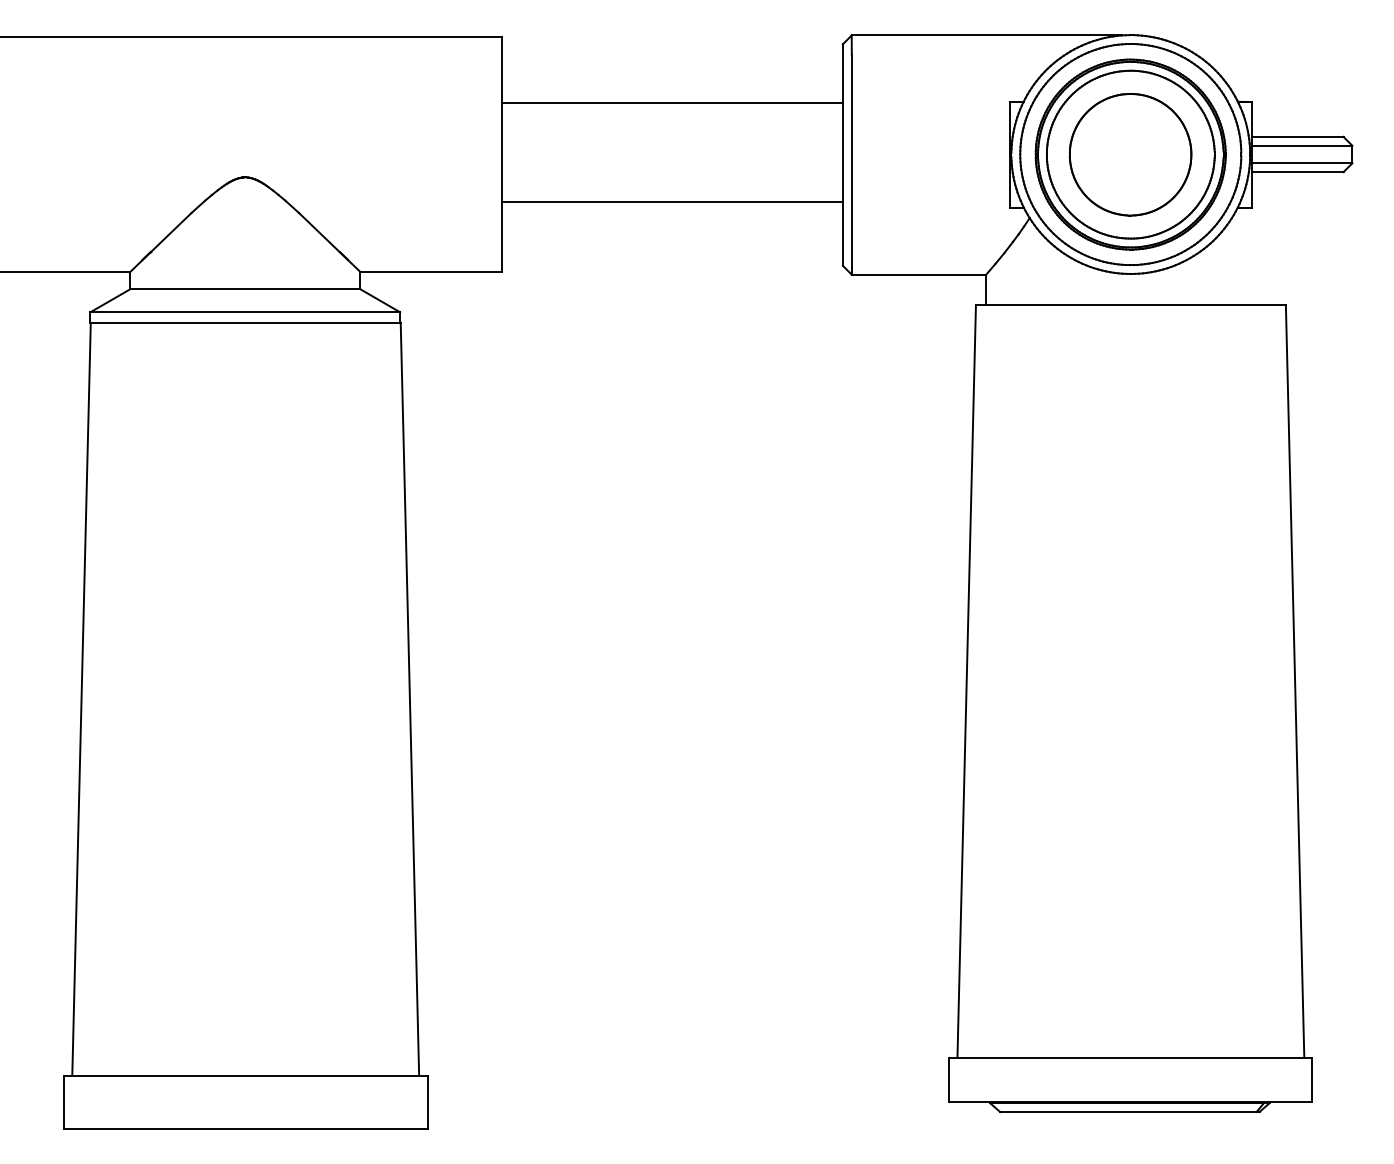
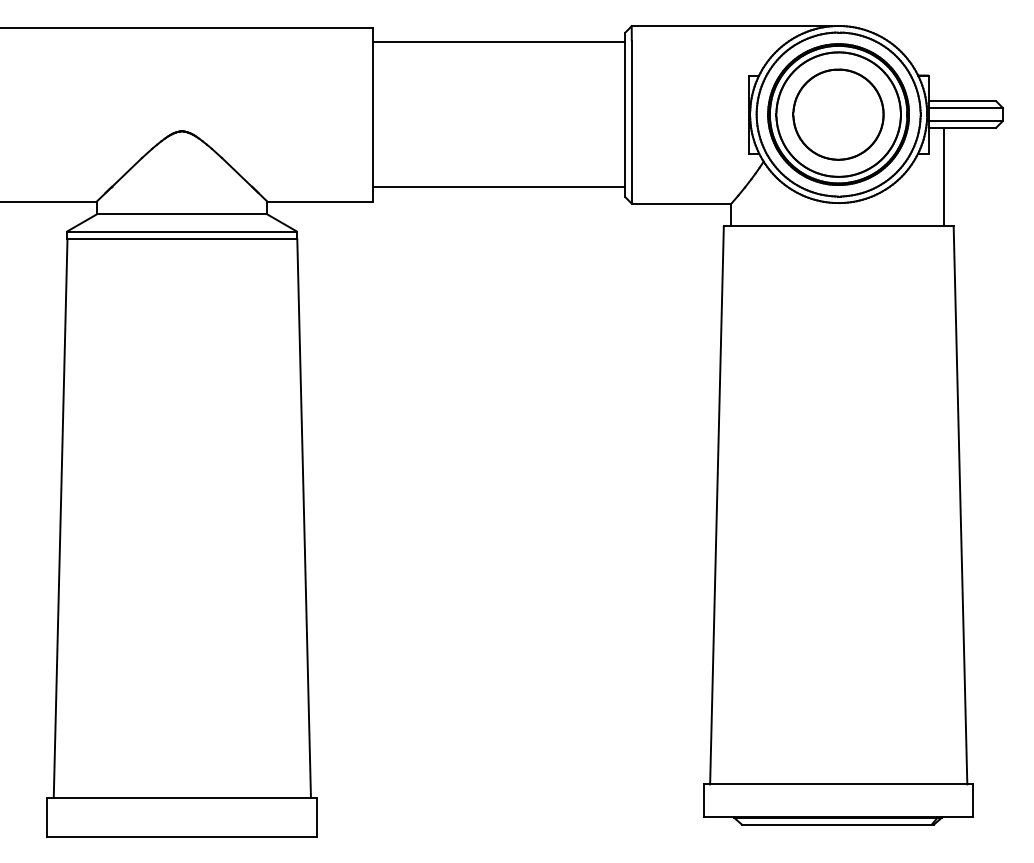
line: (672, 103) -> (498, 42), moved
line: (672, 201) -> (498, 186), moved
line: (1273, 238) -> (944, 176), added

